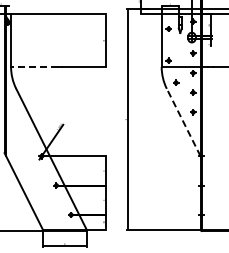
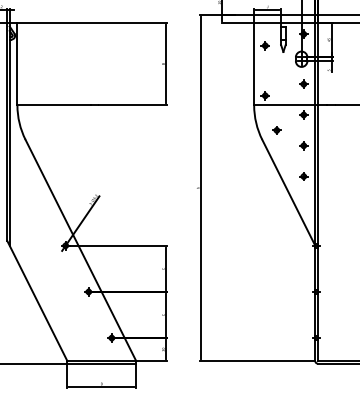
line: (33, 66) -> (52, 104), dashed -> solid
line: (183, 122) -> (288, 192), dashed -> solid

